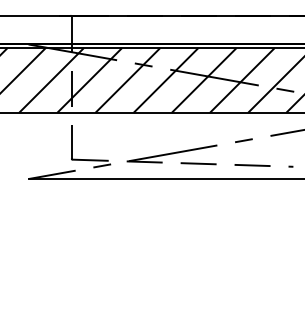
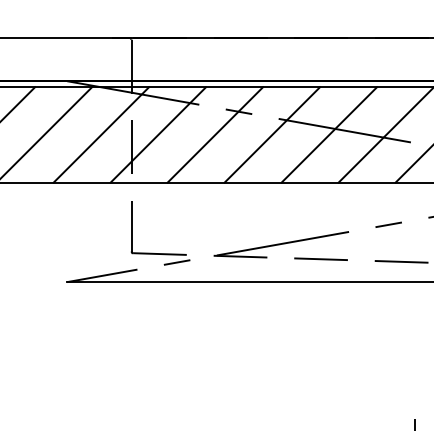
part: (261, 273) -> (414, 423), added

